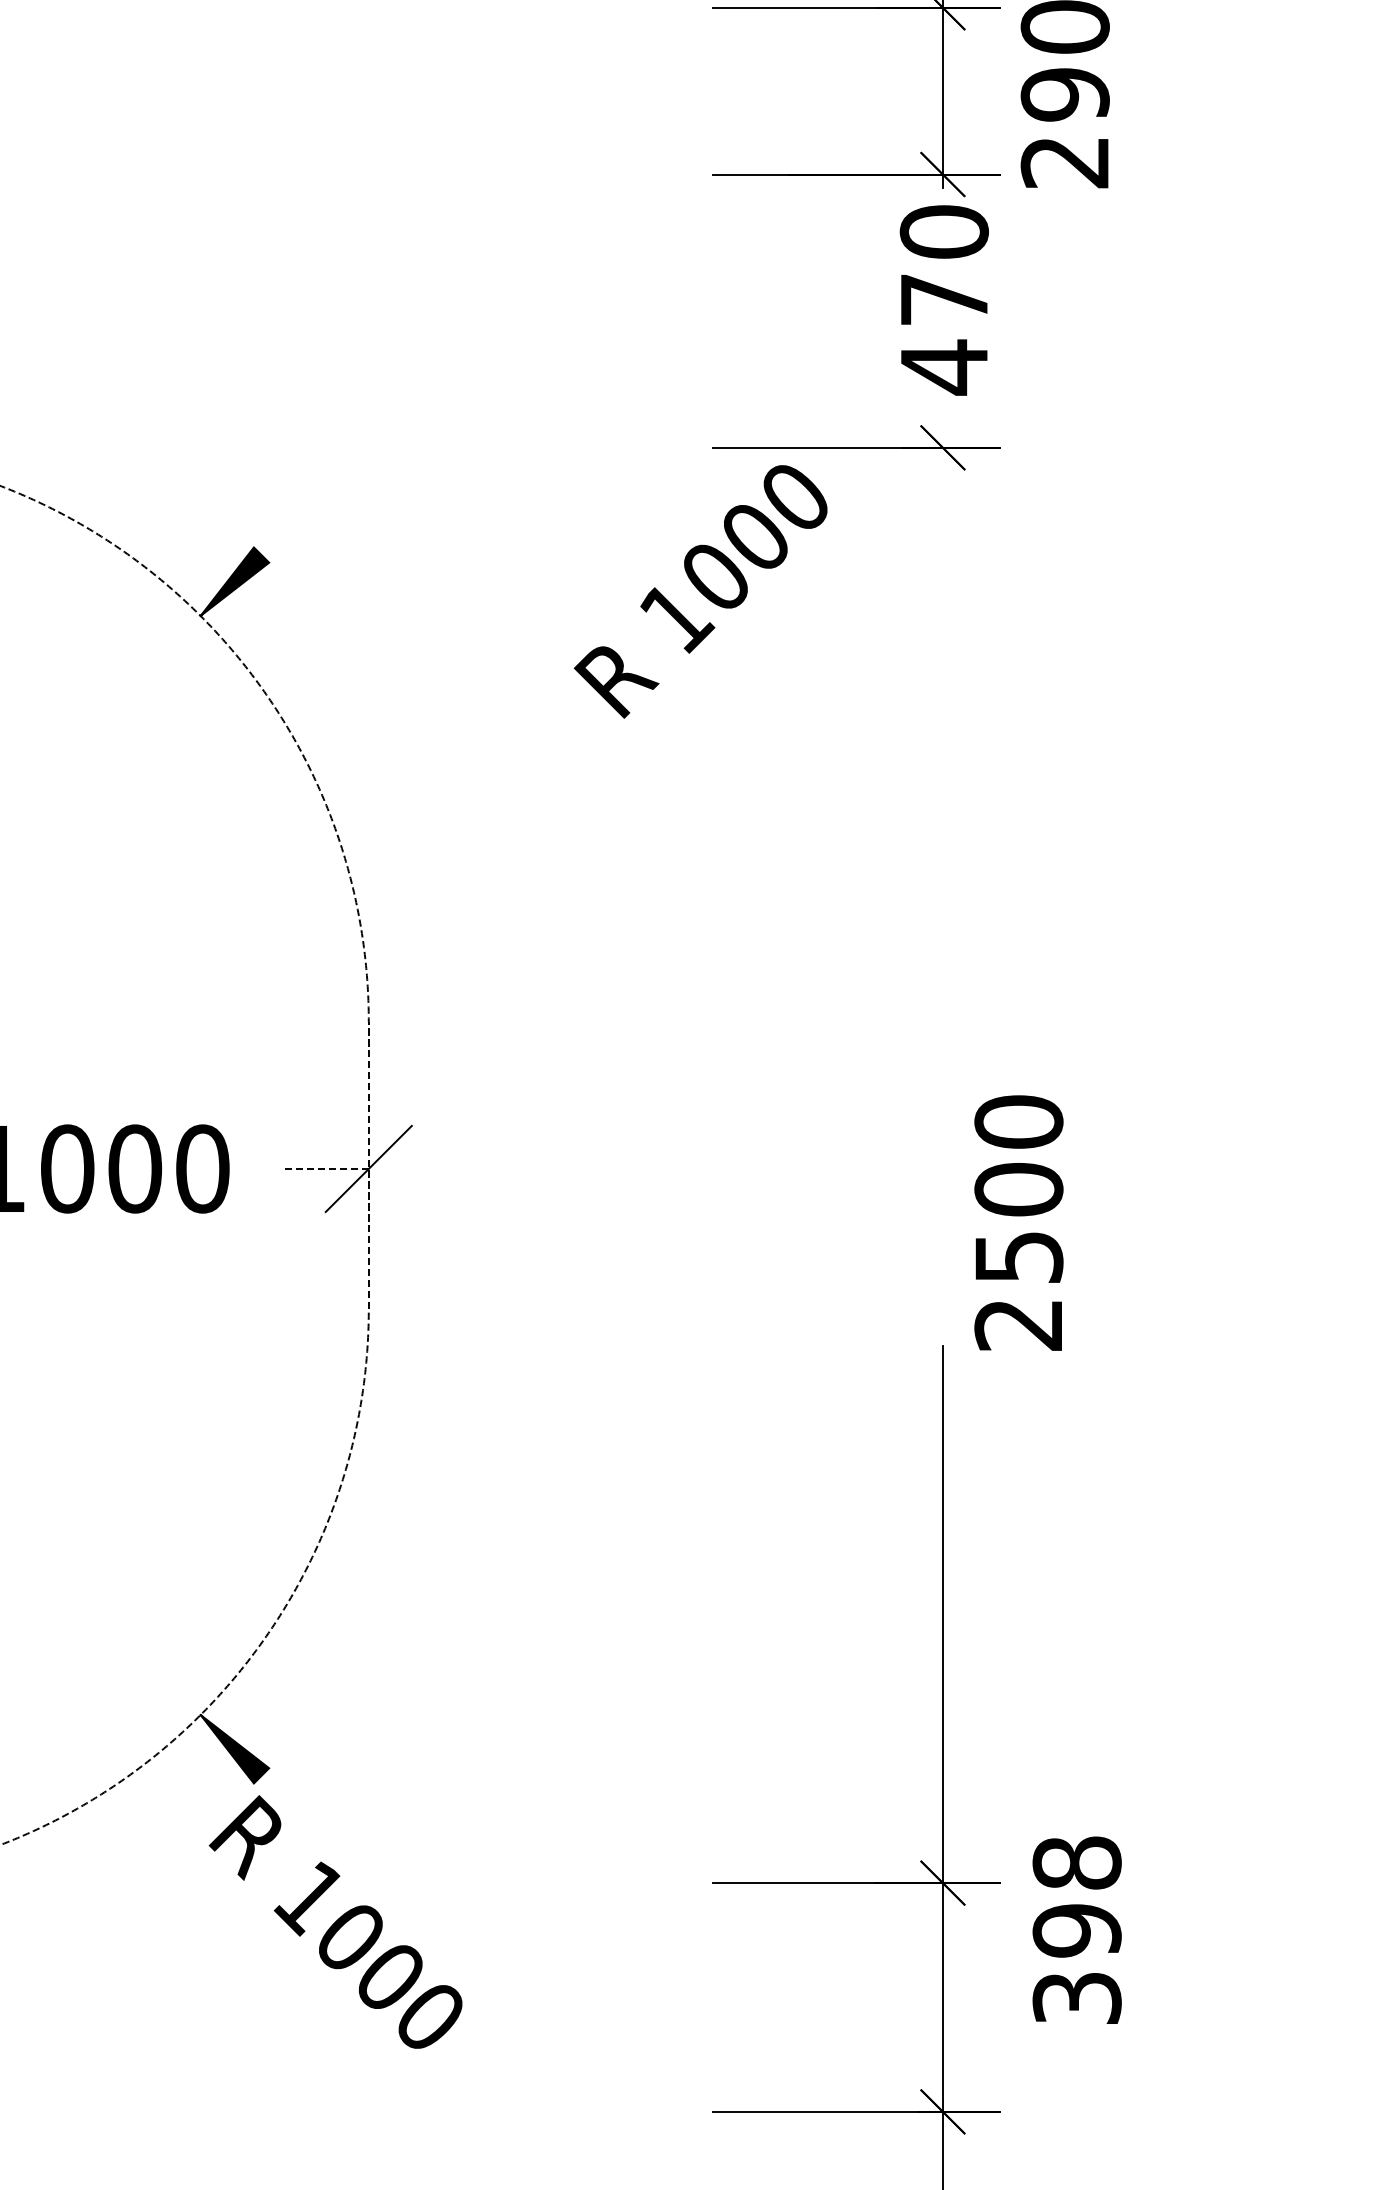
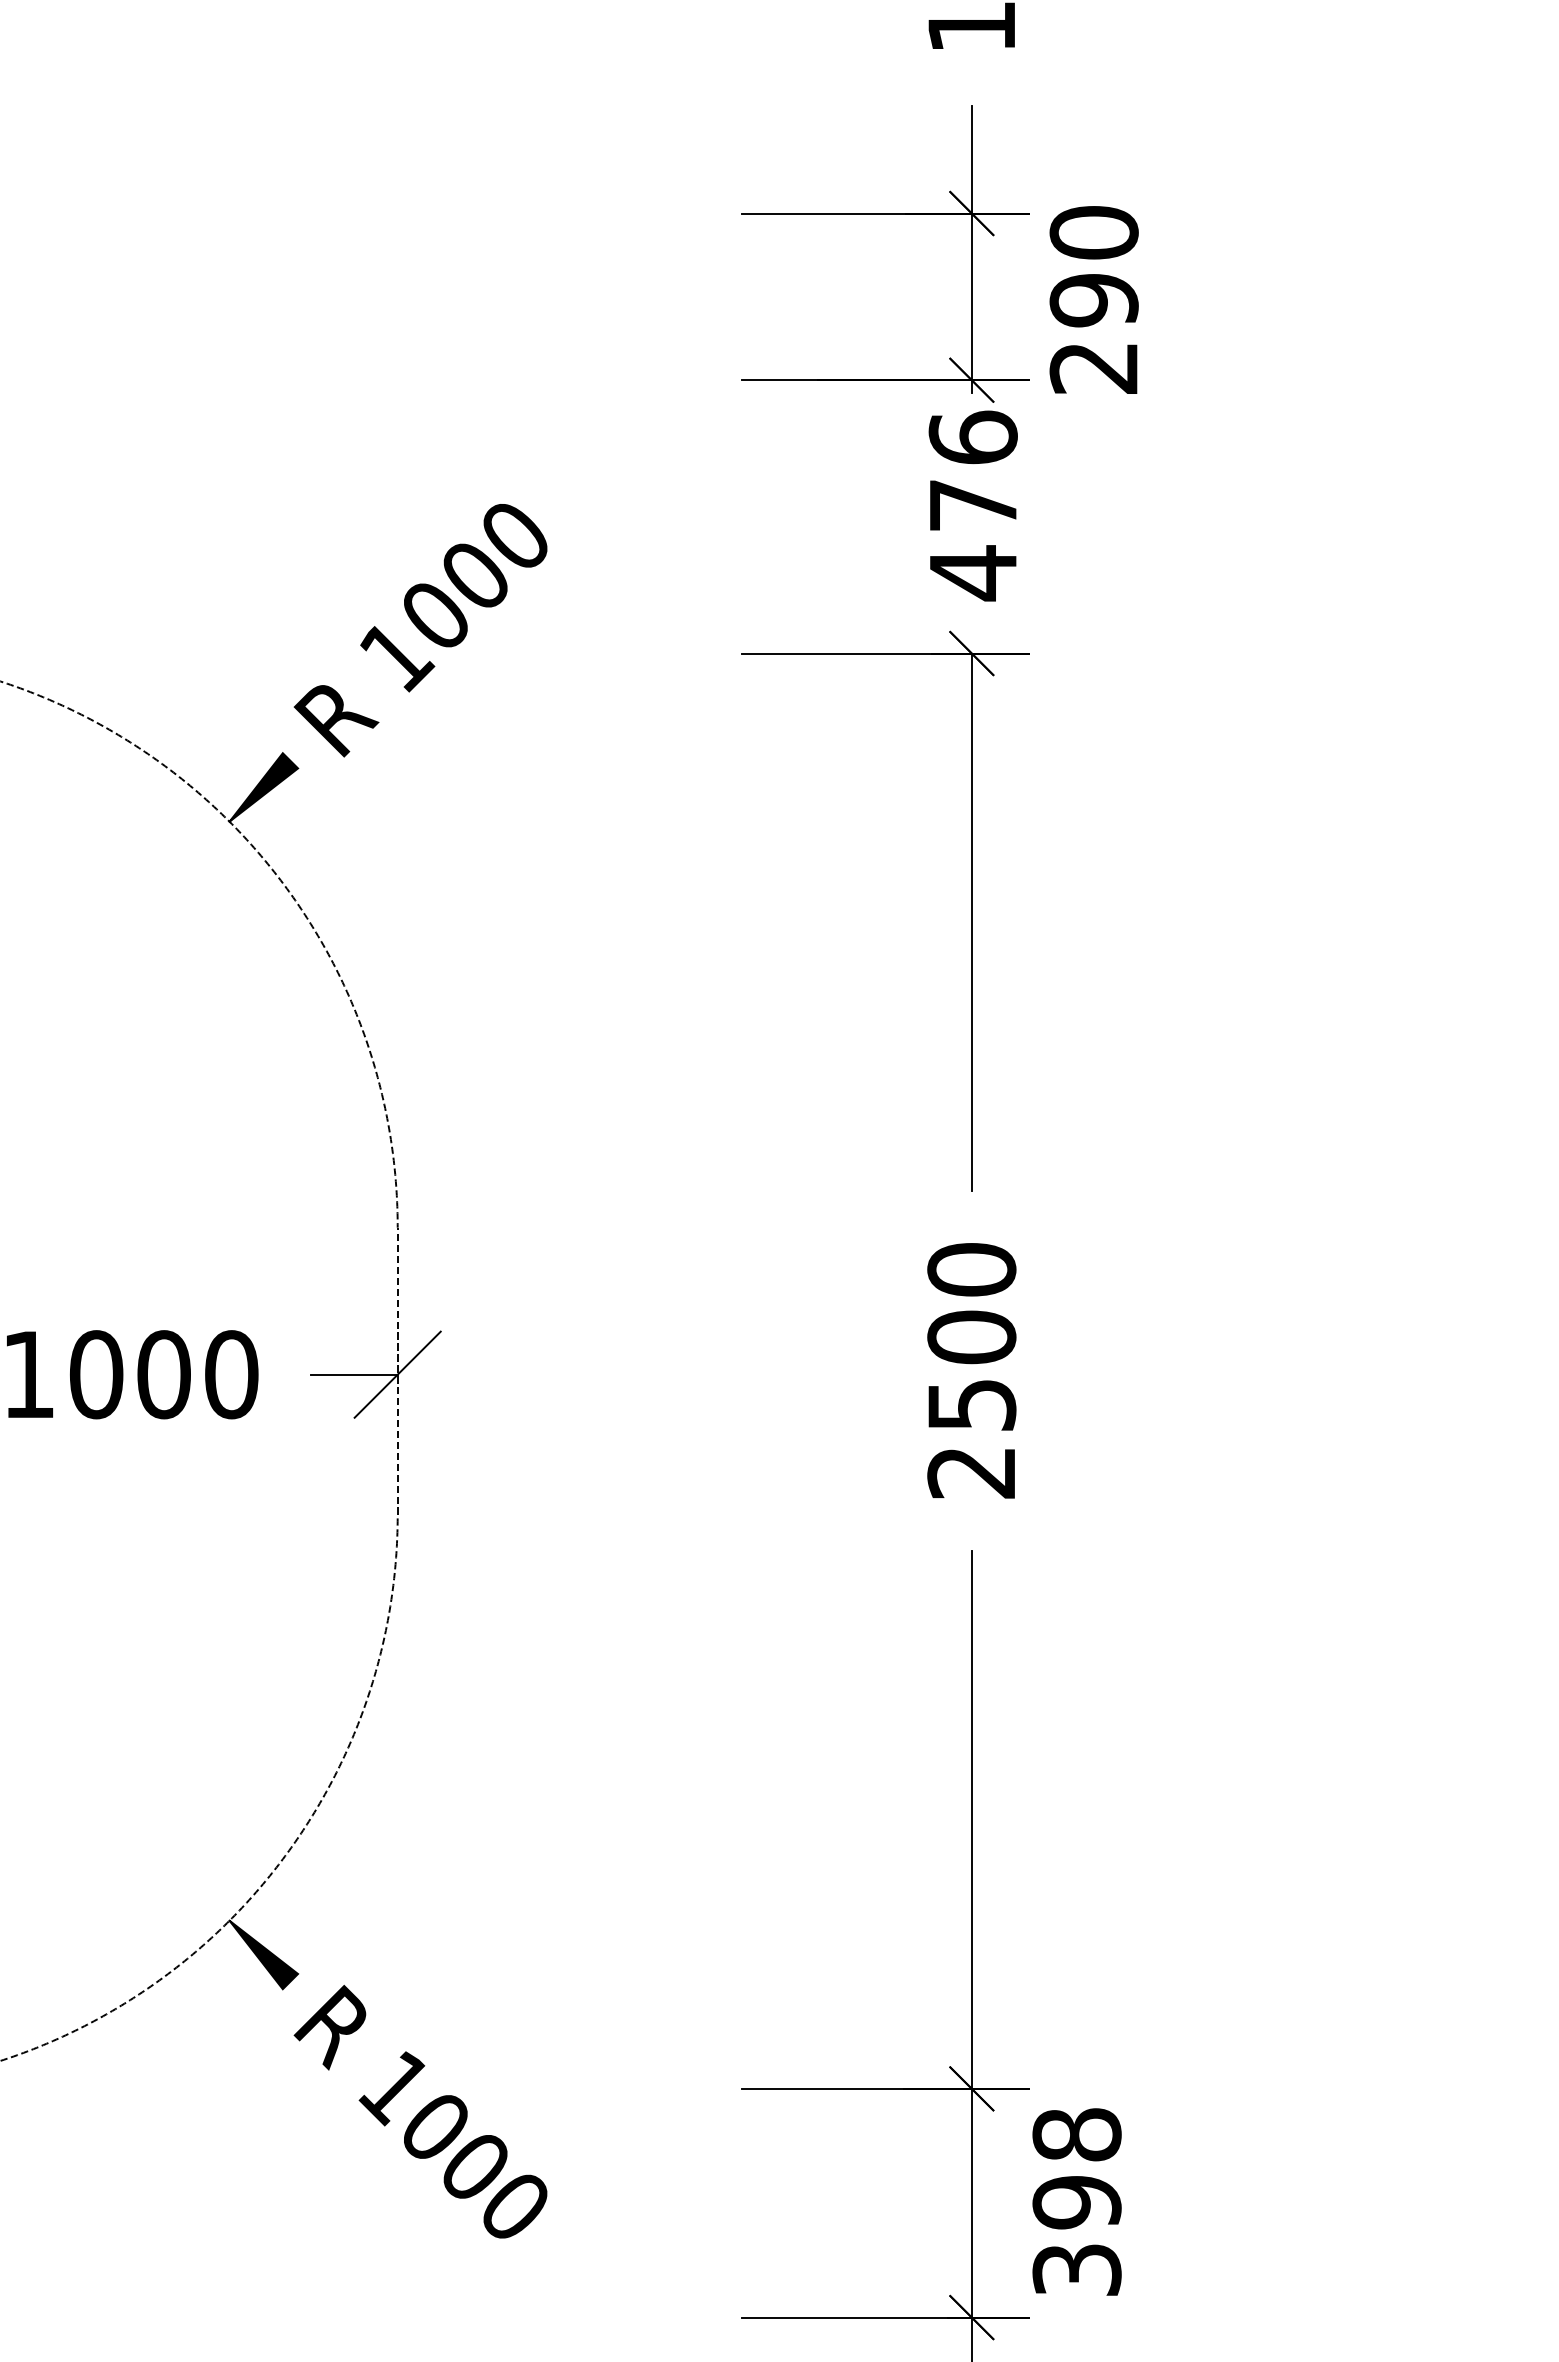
text: (943, 231) -> (972, 437), 470 -> 476
text: (700, 591) -> (420, 630), moved
line: (942, 715) -> (971, 921), added
line: (325, 1168) -> (354, 1374), dashed -> solid
text: (1018, 1222) -> (971, 1370), moved
text: (335, 1921) -> (420, 2111), moved
text: (1076, 1929) -> (1076, 2201), moved

